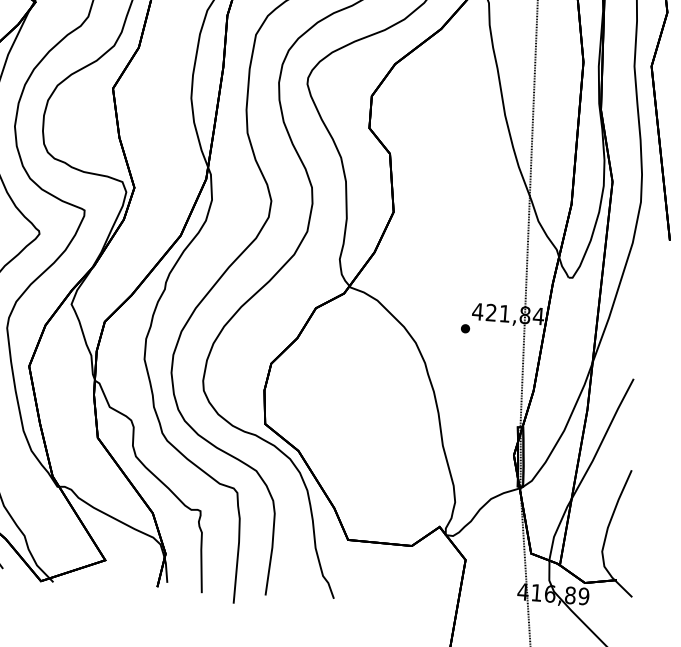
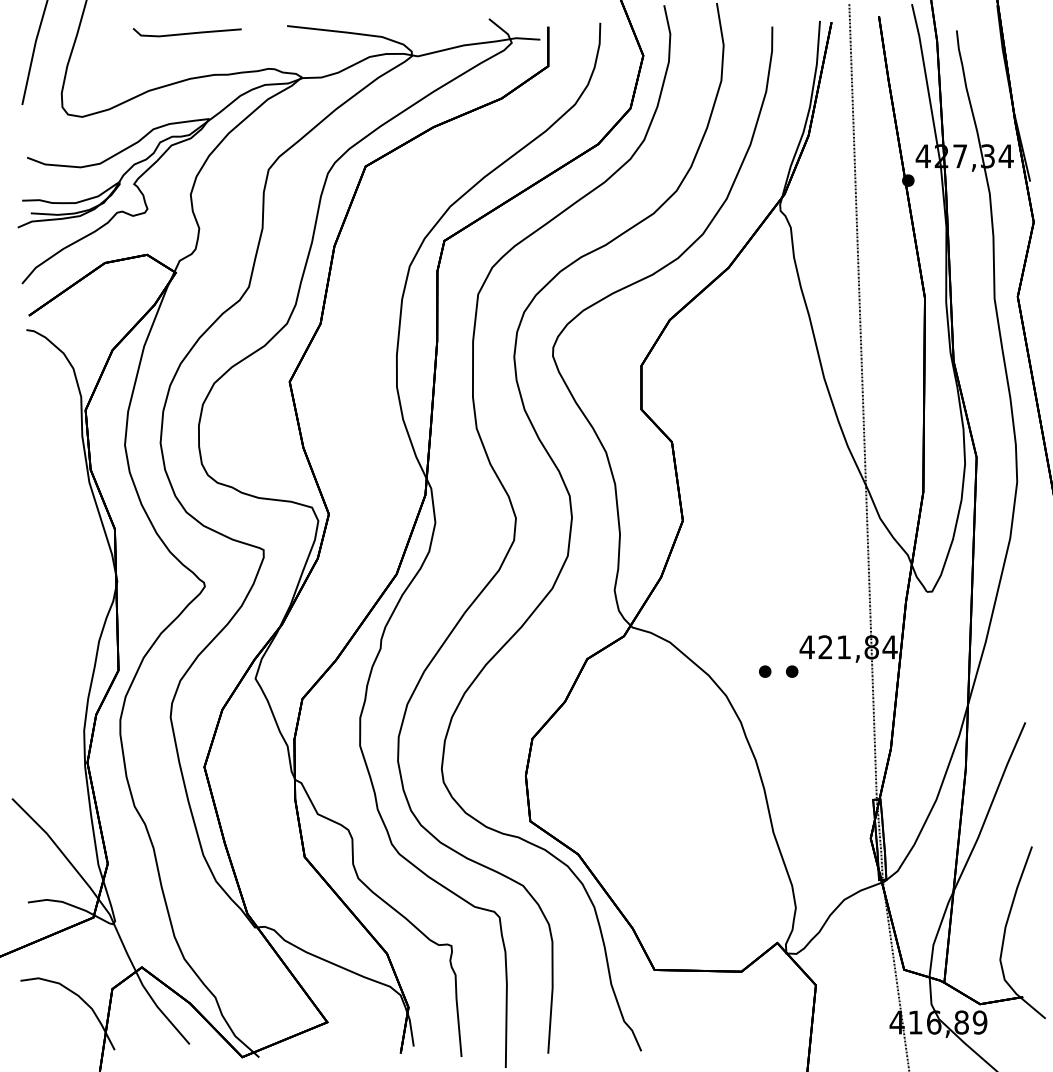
part: (445, 327) -> (765, 671), added

